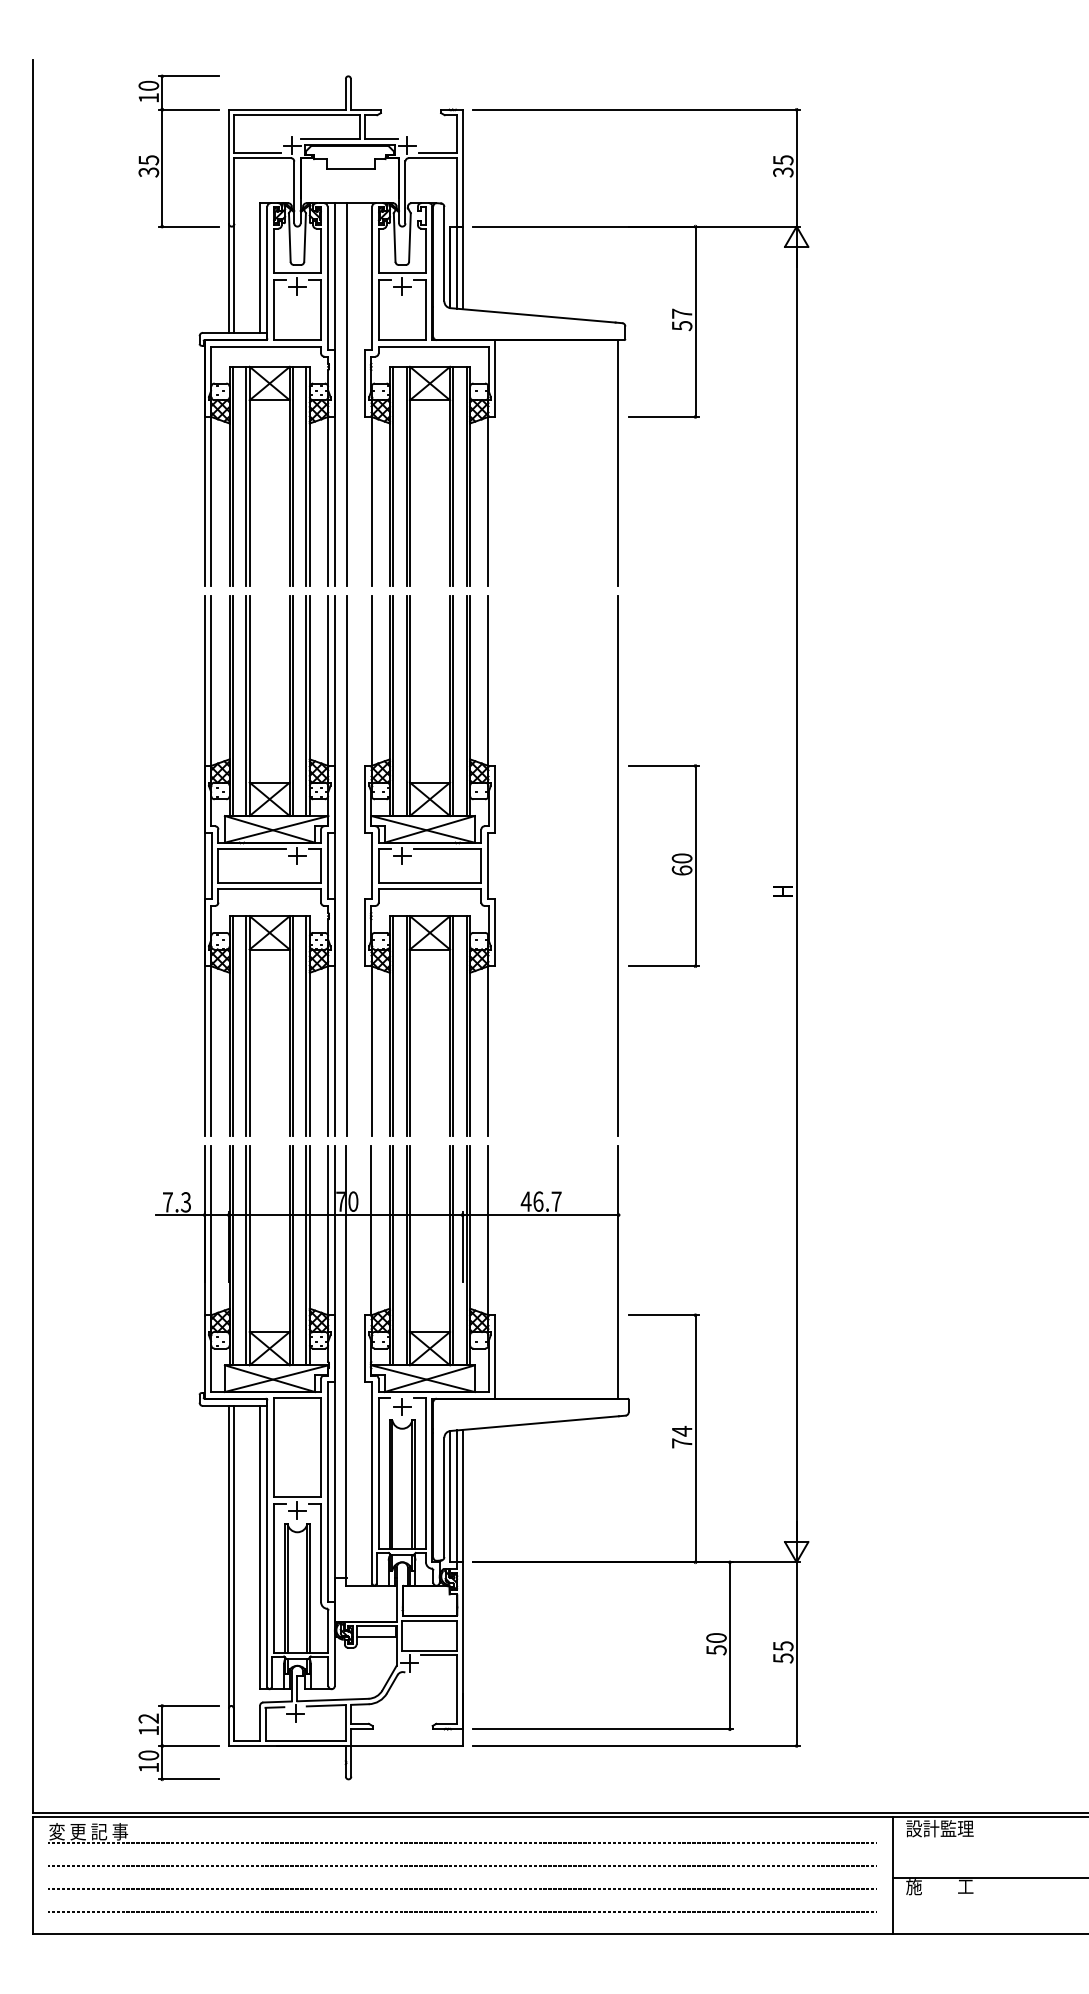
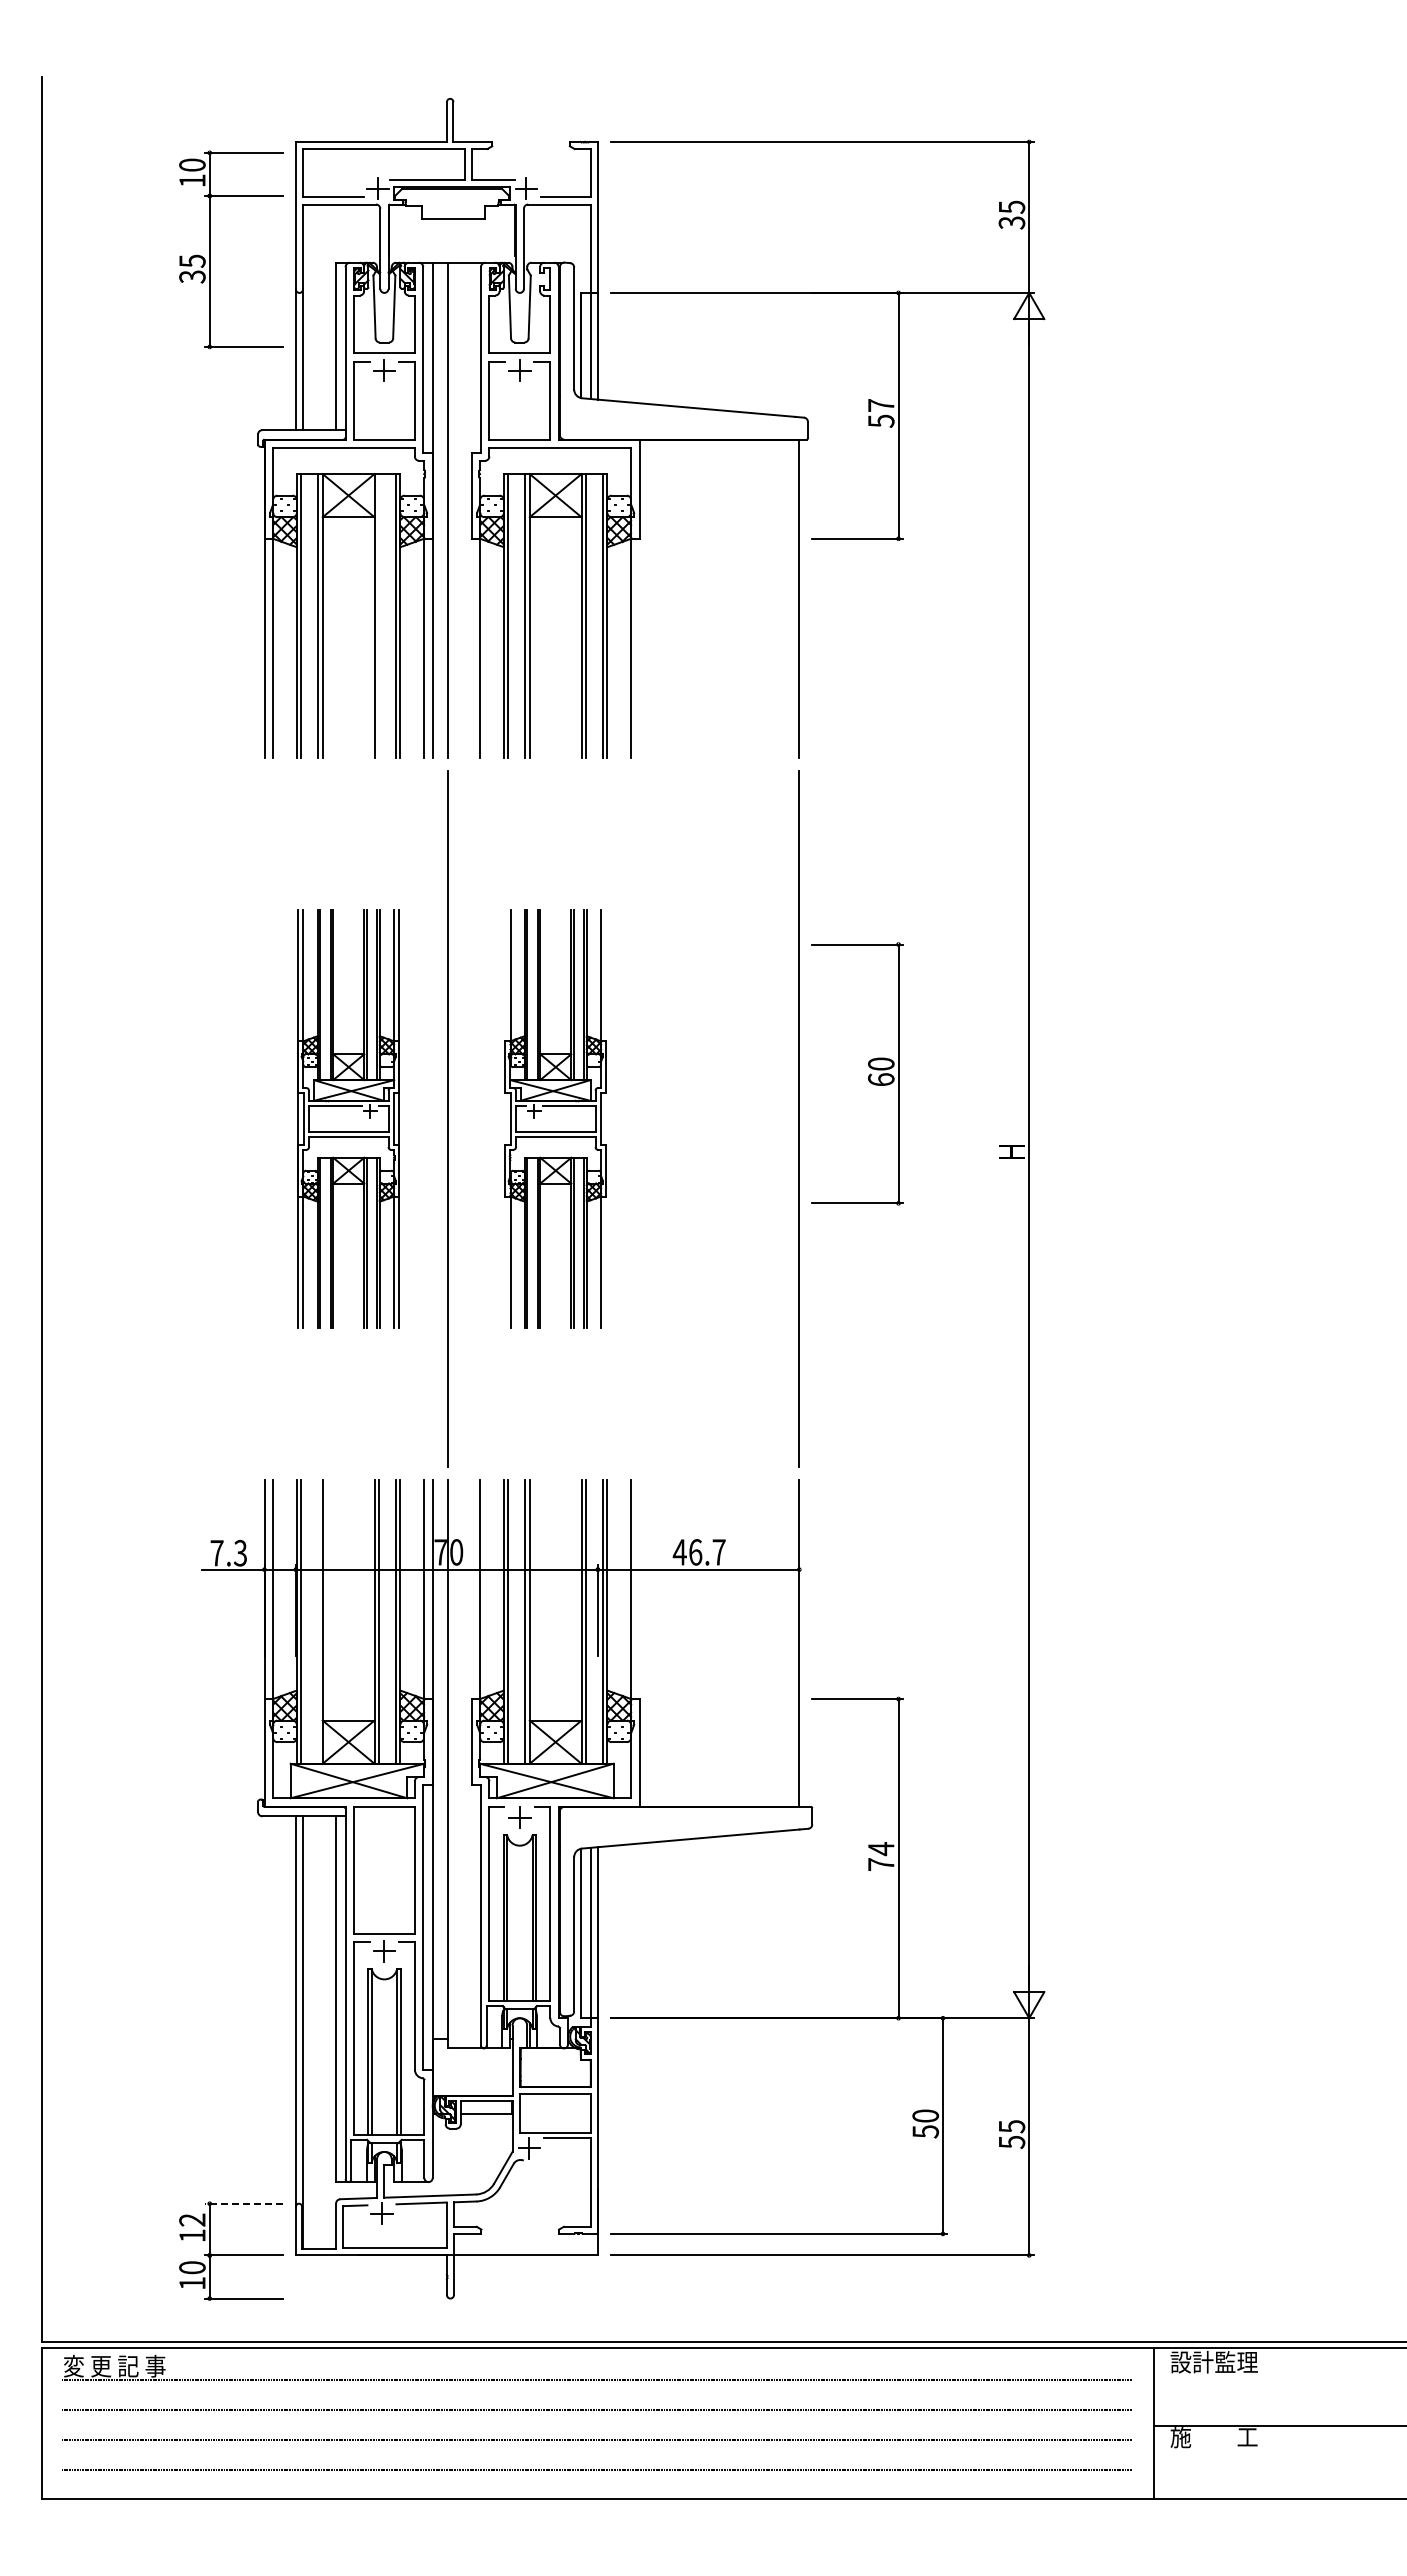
part: (162, 151) -> (210, 249), moved
line: (292, 476) -> (378, 615), removed
part: (269, 865) -> (348, 1118), size x0.6
part: (429, 865) -> (555, 1118), size x0.6
part: (672, 867) -> (868, 1075), moved
line: (246, 1255) -> (318, 1621), removed
line: (189, 1705) -> (244, 2203), solid -> dashed

